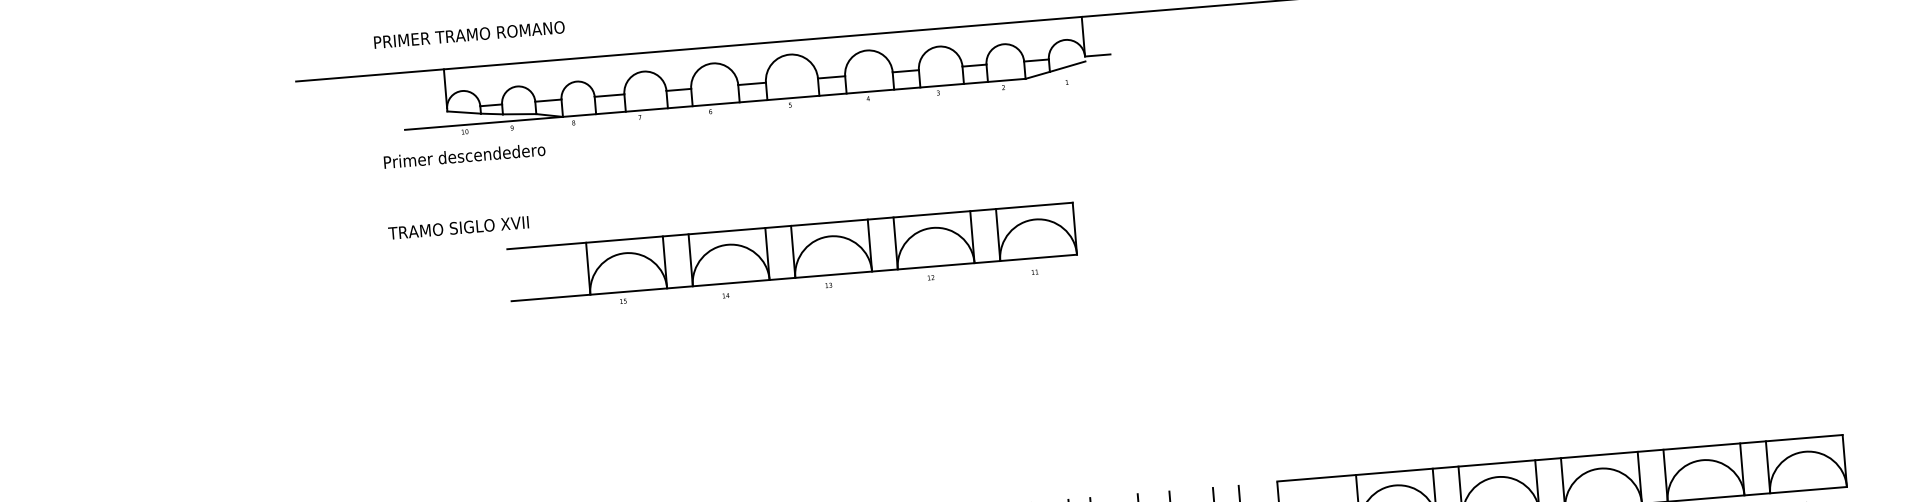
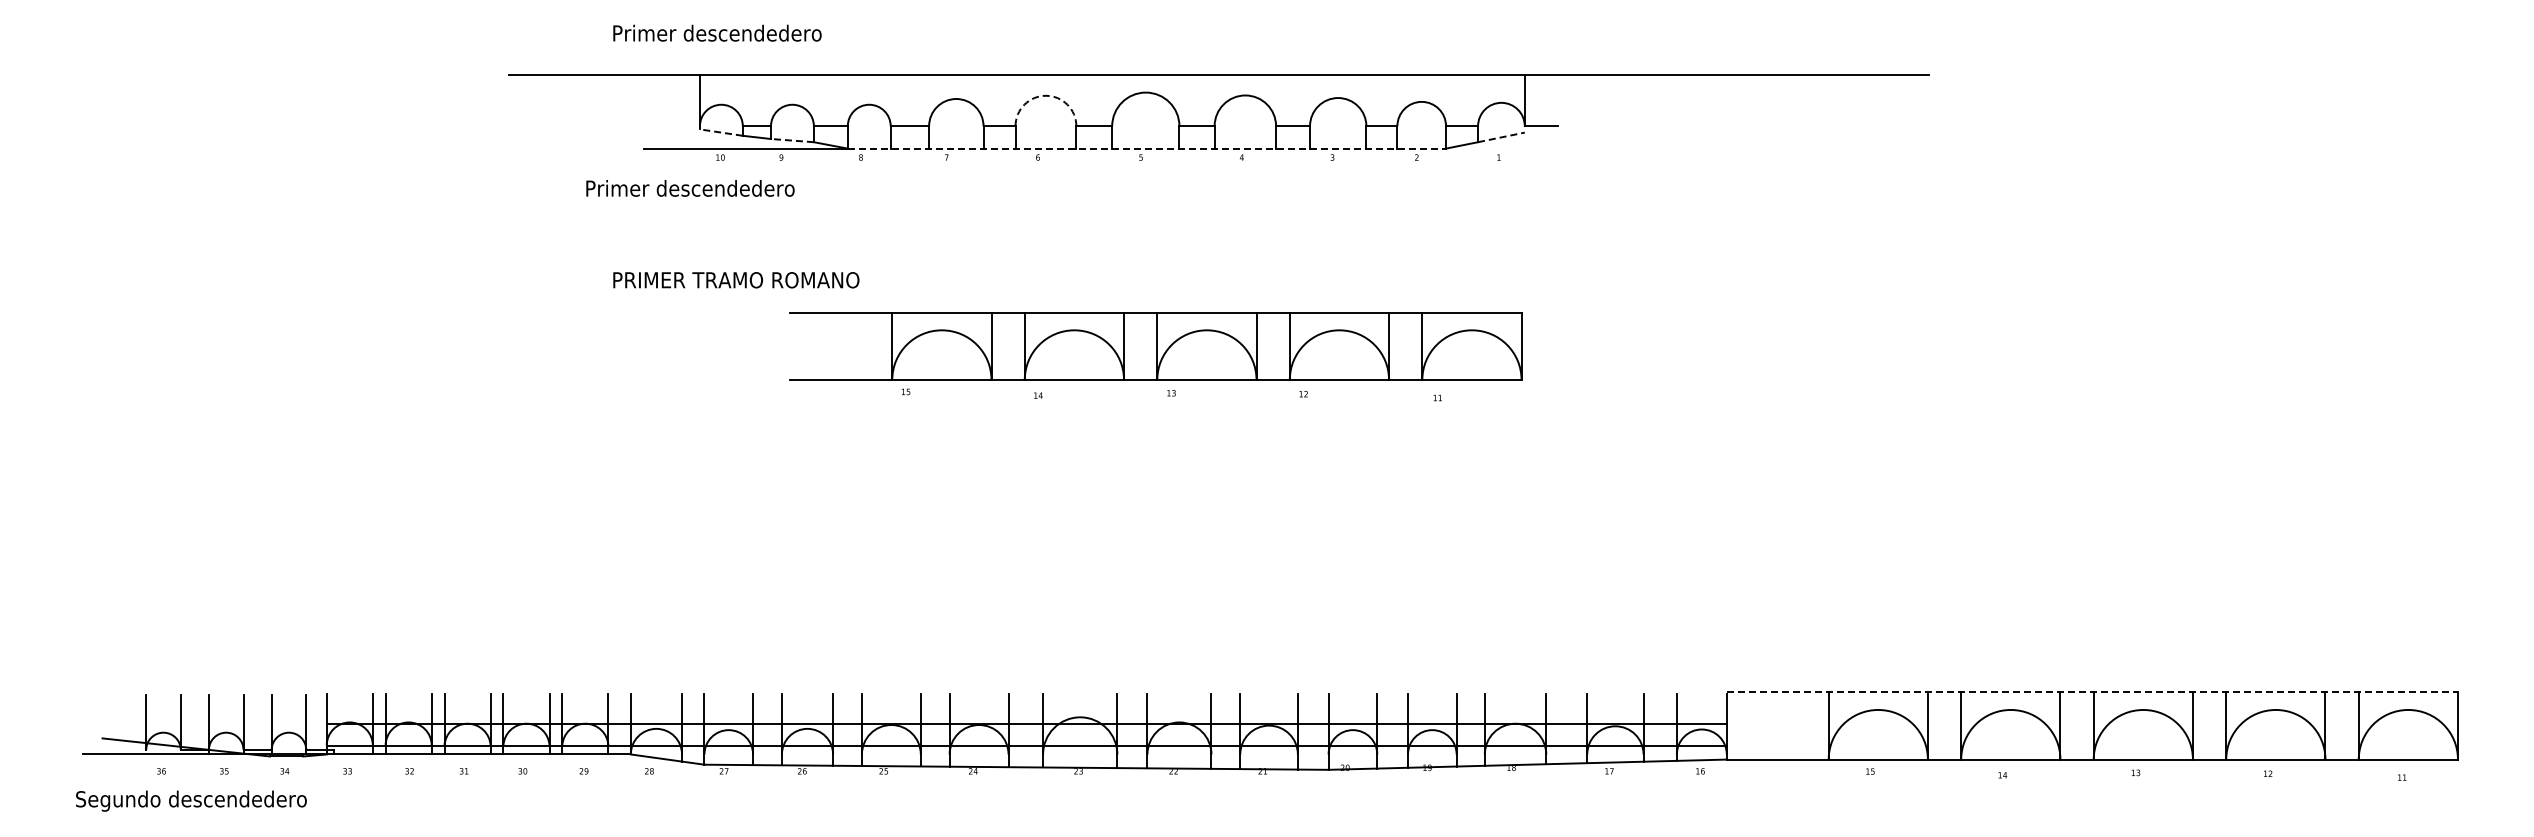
text: (474, 33) -> (742, 32), PRIMER TRAMO ROMANO -> Primer descendedero
arc: (712, 63) -> (1045, 95), solid -> dashed
line: (1067, 66) -> (1501, 137), solid -> dashed
line: (794, 97) -> (1147, 148), solid -> dashed
line: (464, 112) -> (721, 132), solid -> dashed
line: (519, 114) -> (792, 140), solid -> dashed
text: (464, 156) -> (690, 188), moved
text: (484, 226) -> (735, 280), TRAMO SIGLO XVII -> PRIMER TRAMO ROMANO
part: (791, 252) -> (1155, 346), moved
line: (1560, 458) -> (2092, 692), solid -> dashed

